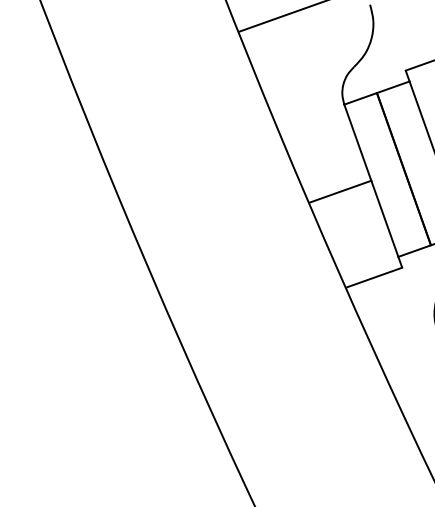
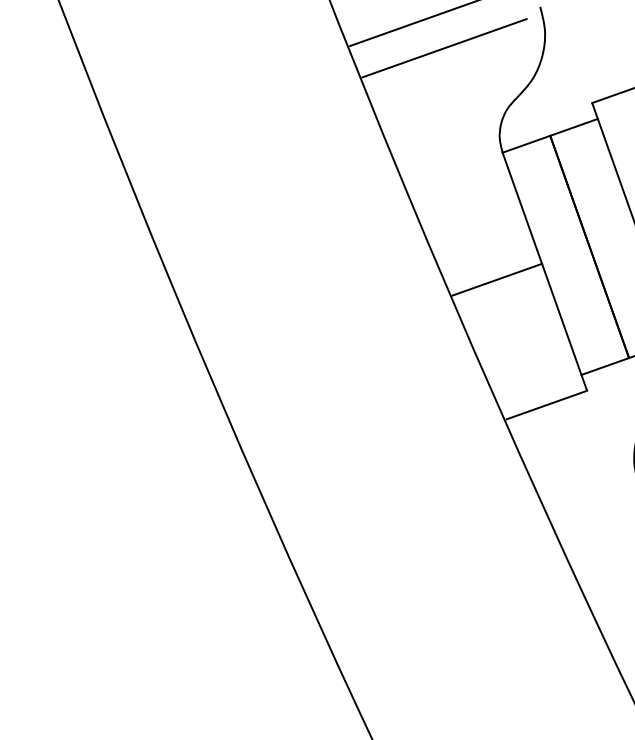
line: (304, 33) -> (444, 48), added

